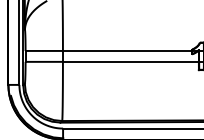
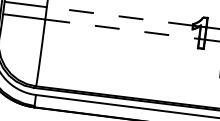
line: (127, 50) -> (119, 15), solid -> dashed
line: (130, 61) -> (121, 28), solid -> dashed

